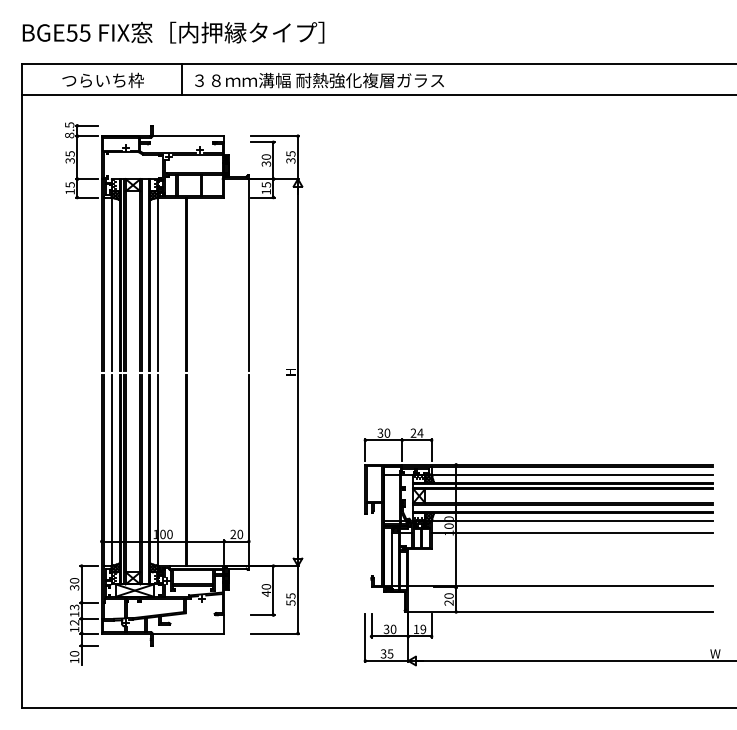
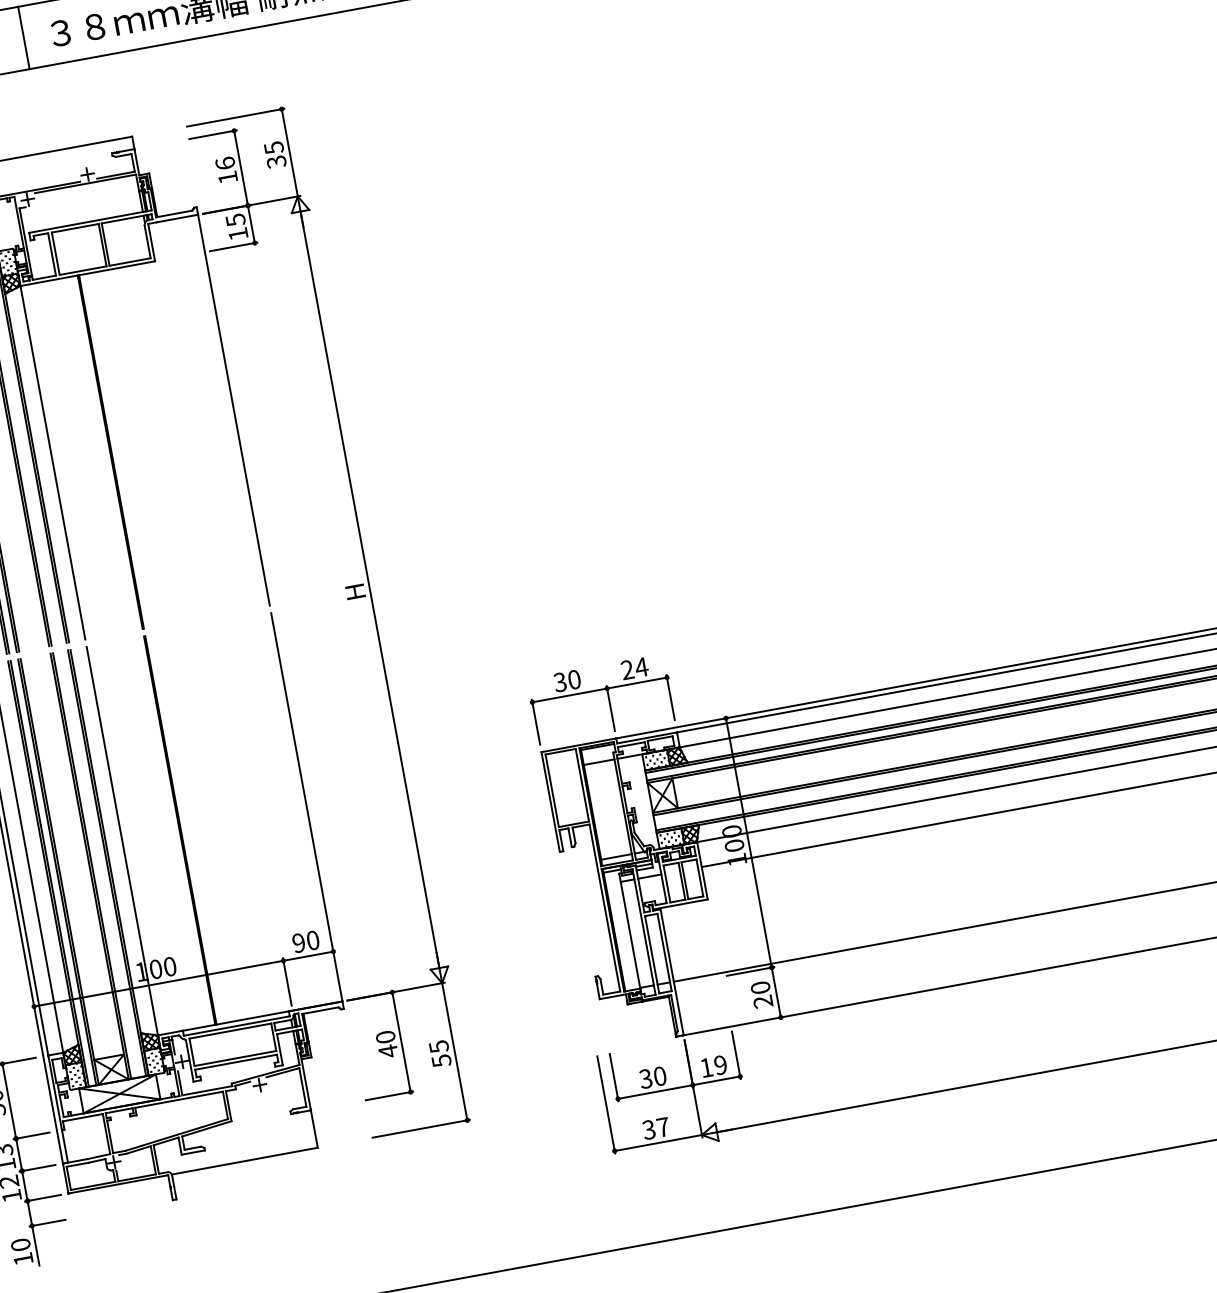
text: (266, 160) -> (226, 170), 30 -> 16
text: (233, 534) -> (299, 943), 20 -> 90
text: (390, 653) -> (662, 1126), 35 -> 37

